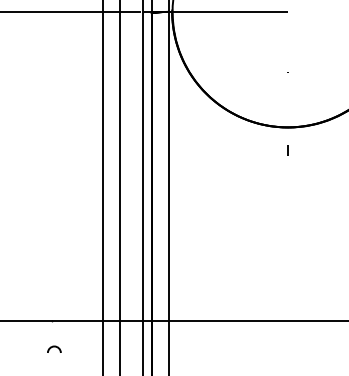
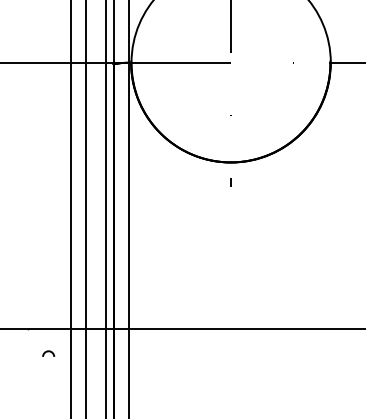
part: (54, 349) -> (48, 353), moved

